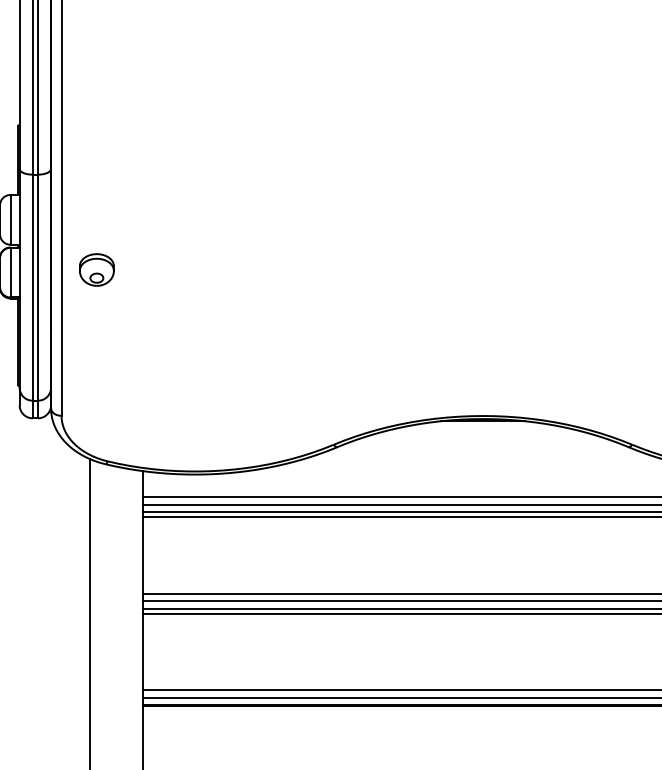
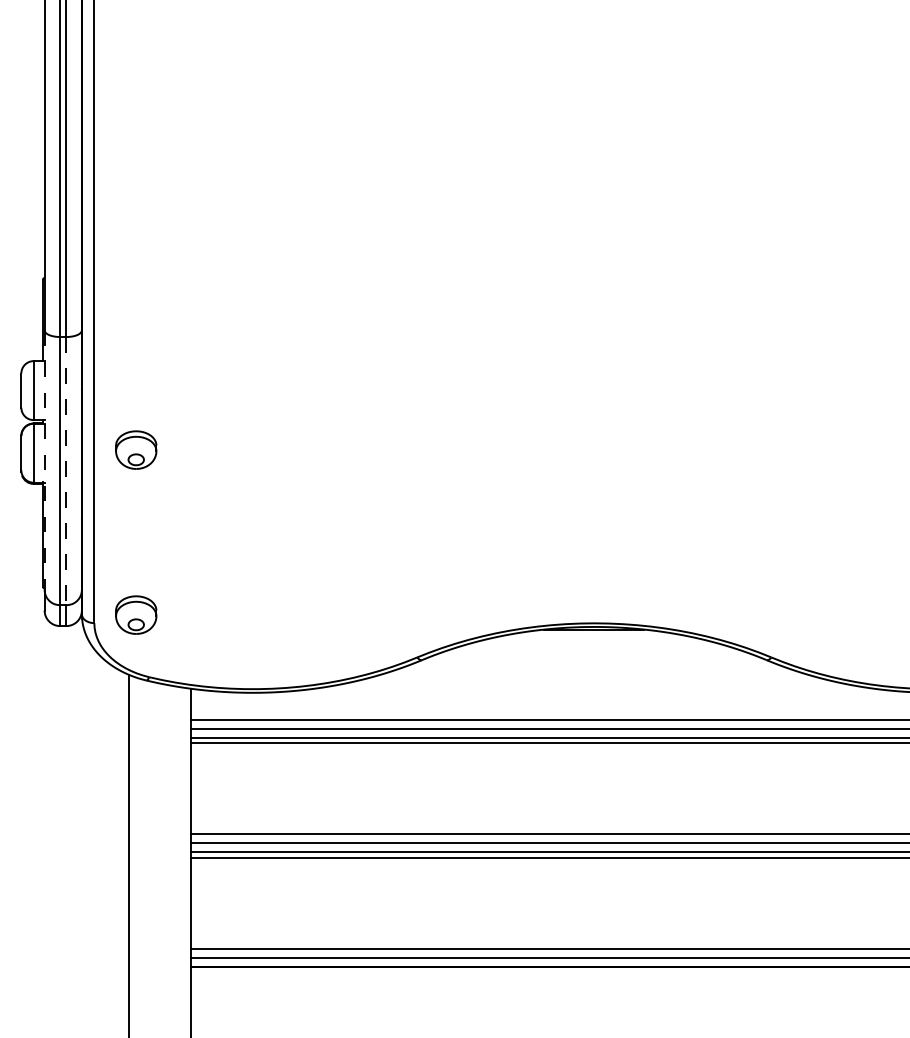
line: (19, 278) -> (44, 460), solid -> dashed
line: (38, 288) -> (66, 471), solid -> dashed
part: (97, 408) -> (136, 614), added

